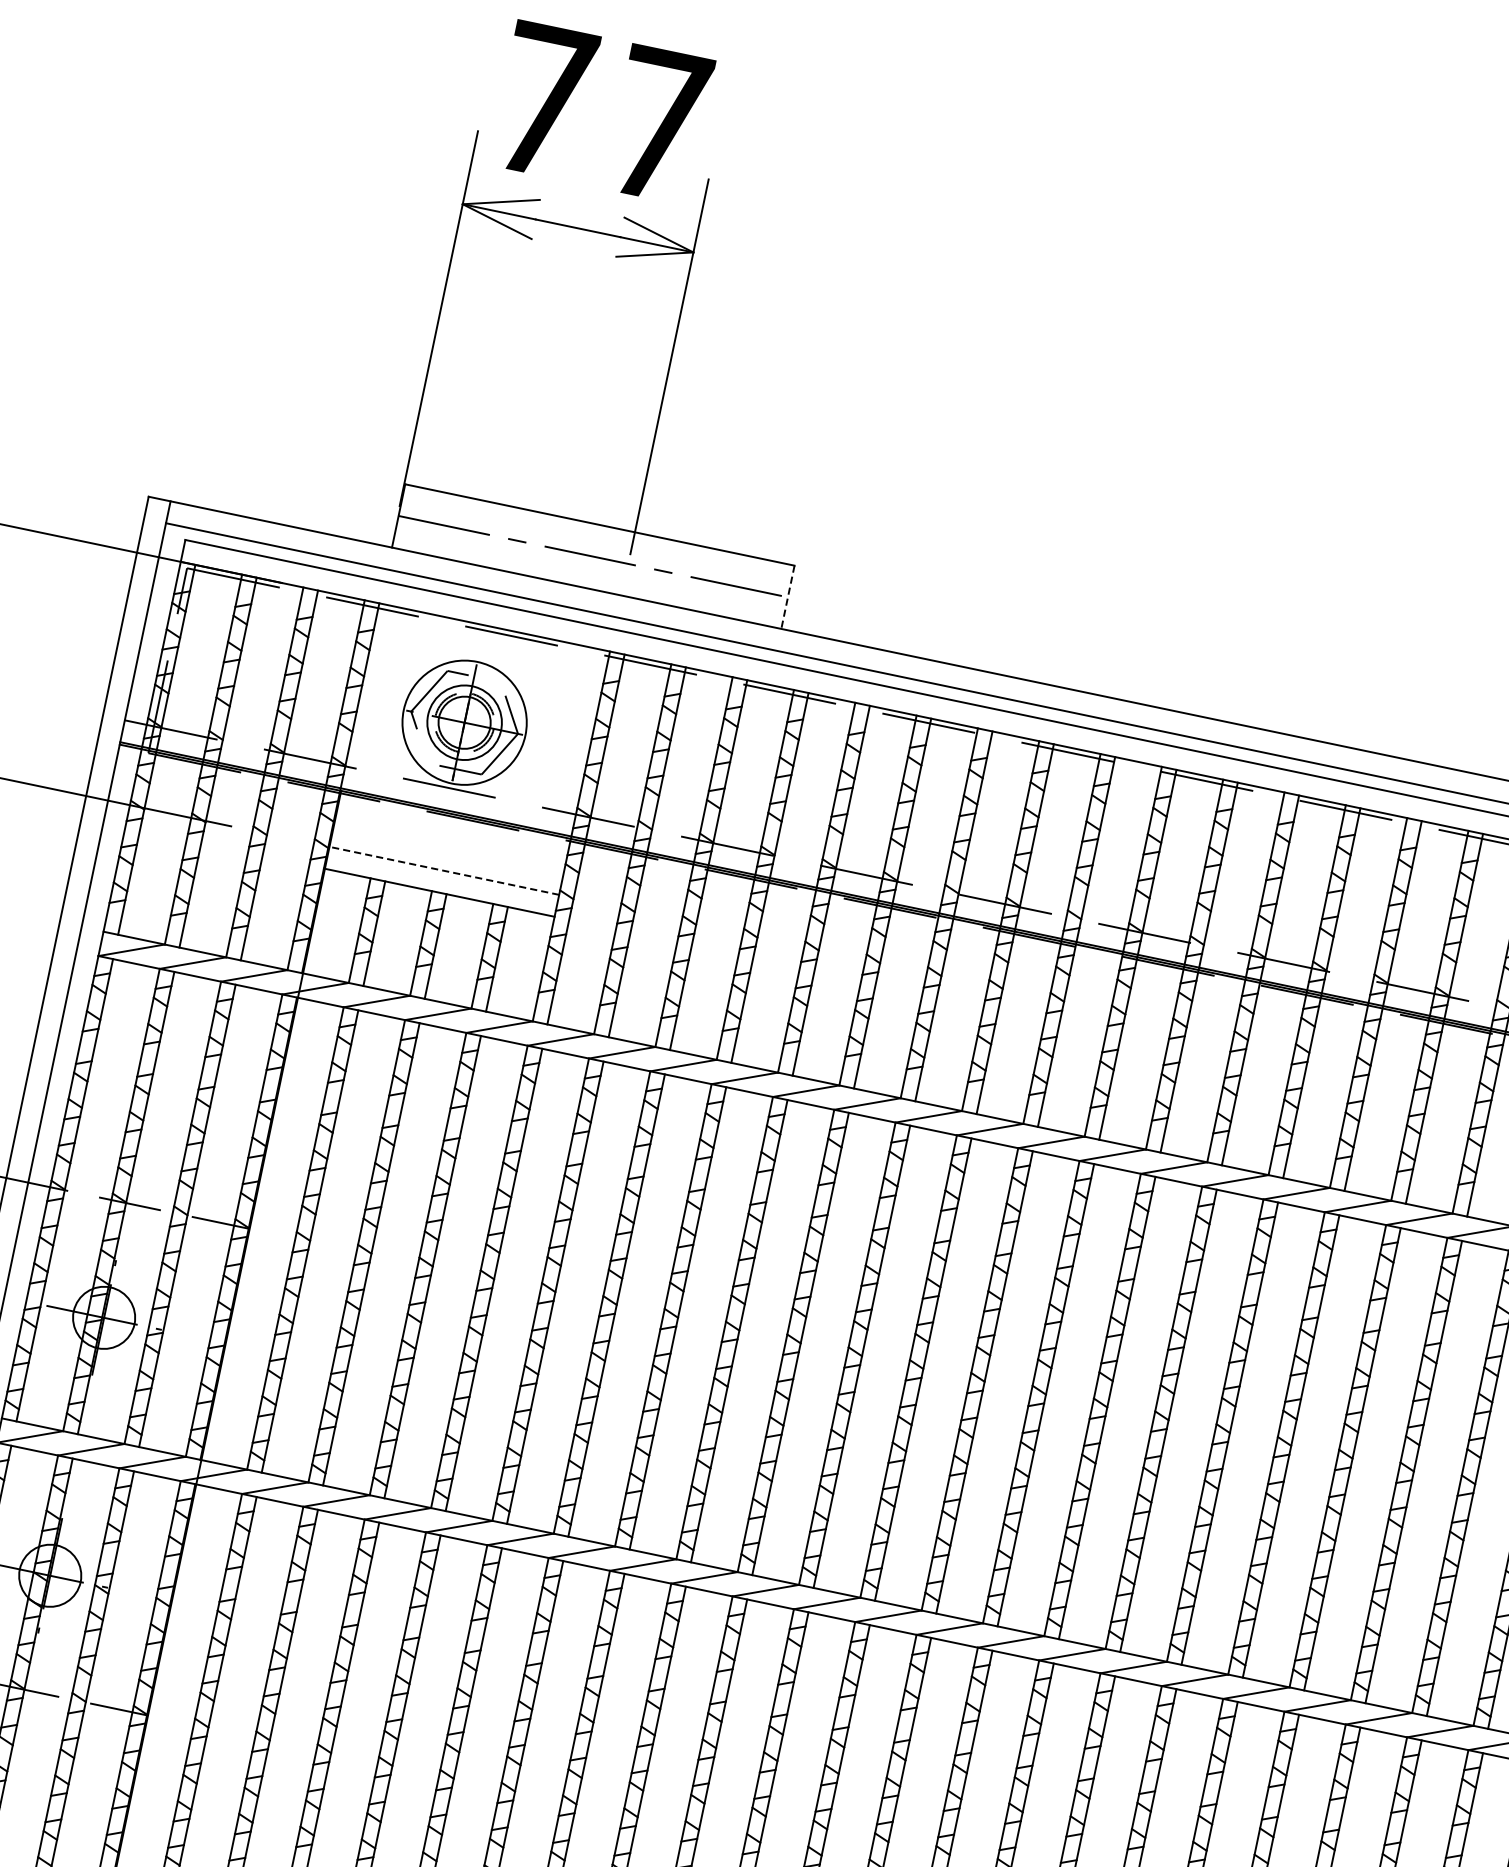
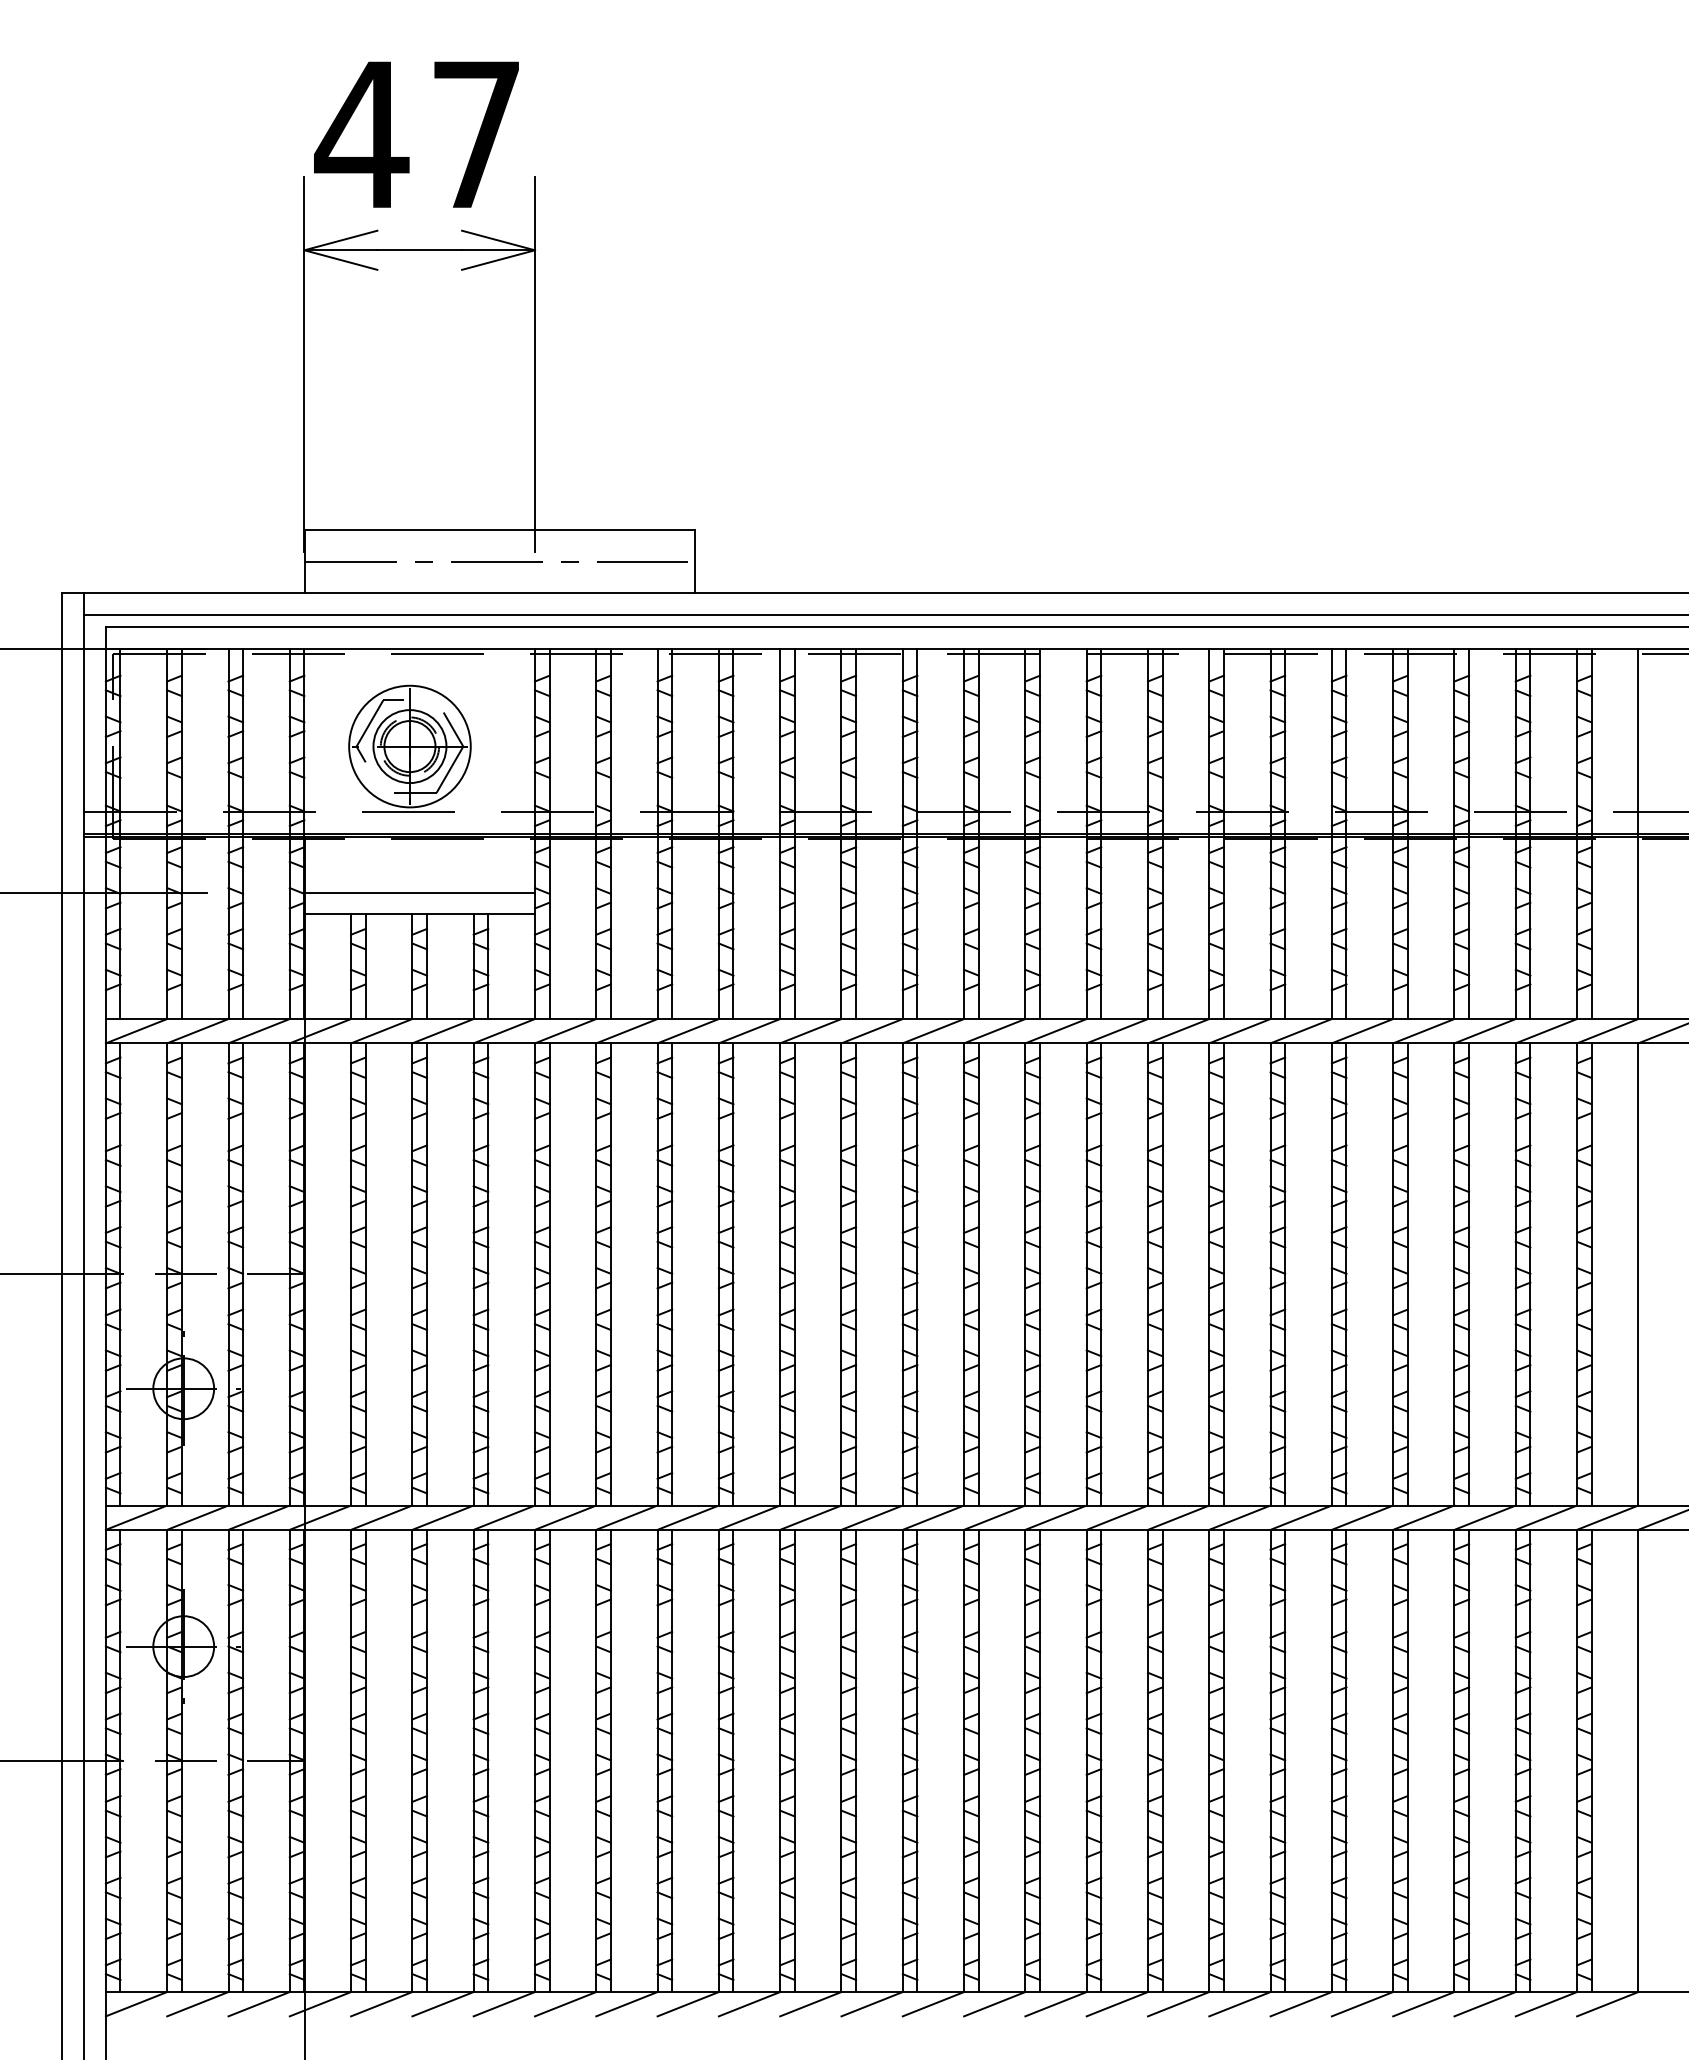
text: (544, 100) -> (361, 134), 77 -> 47
line: (787, 597) -> (694, 561), dashed -> solid
line: (443, 870) -> (419, 892), dashed -> solid

